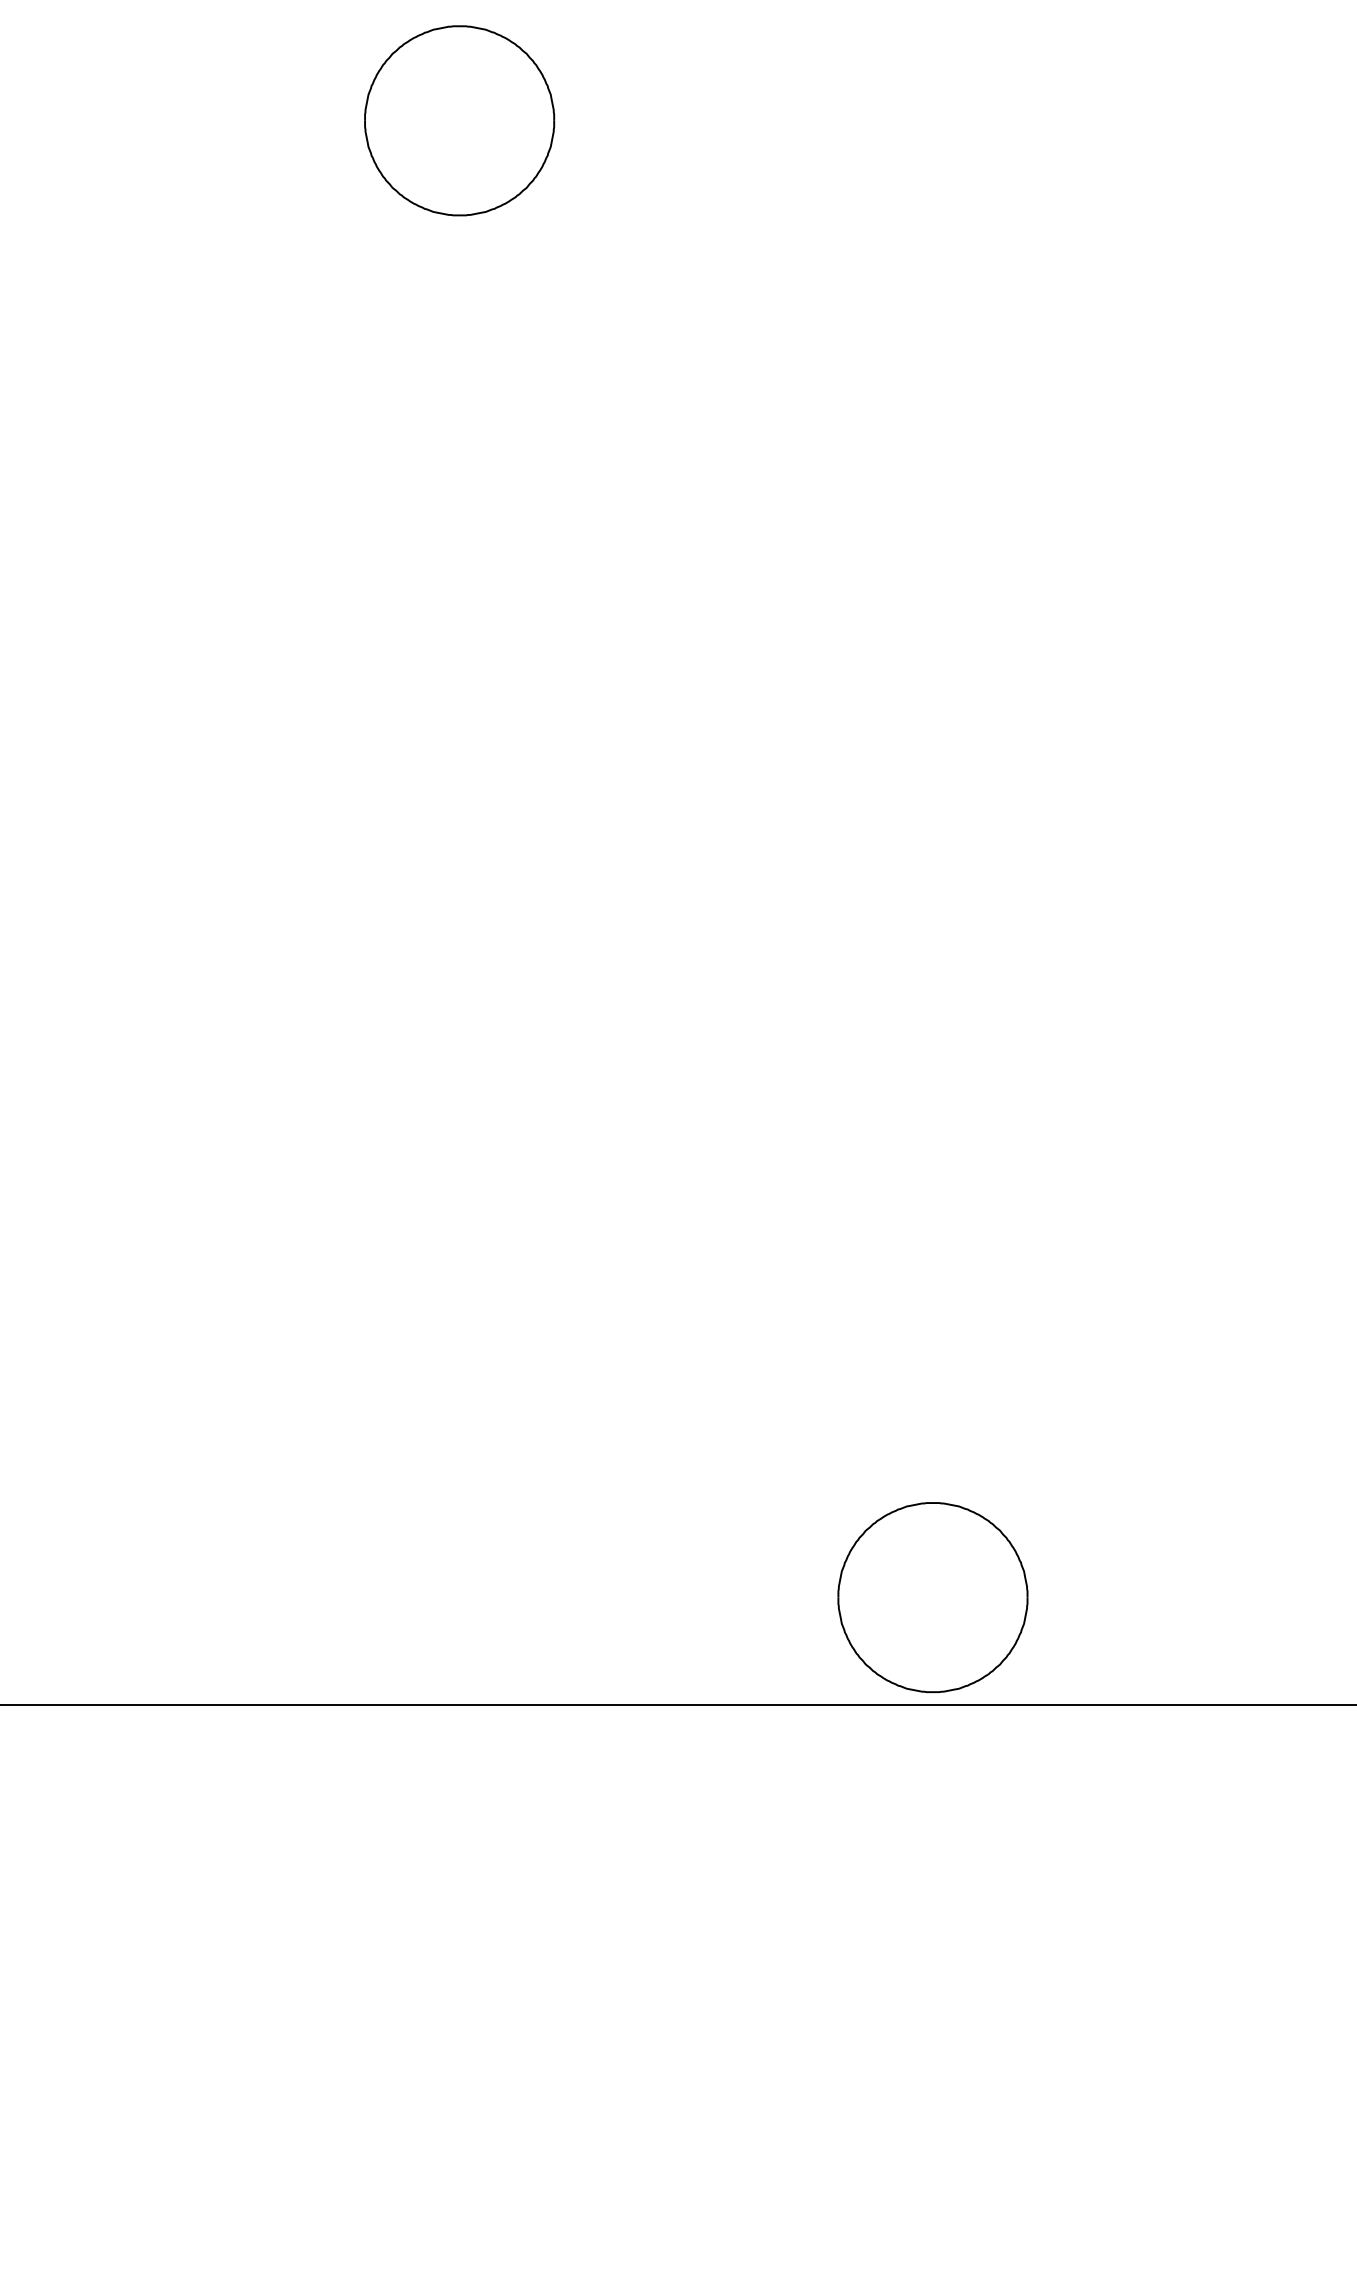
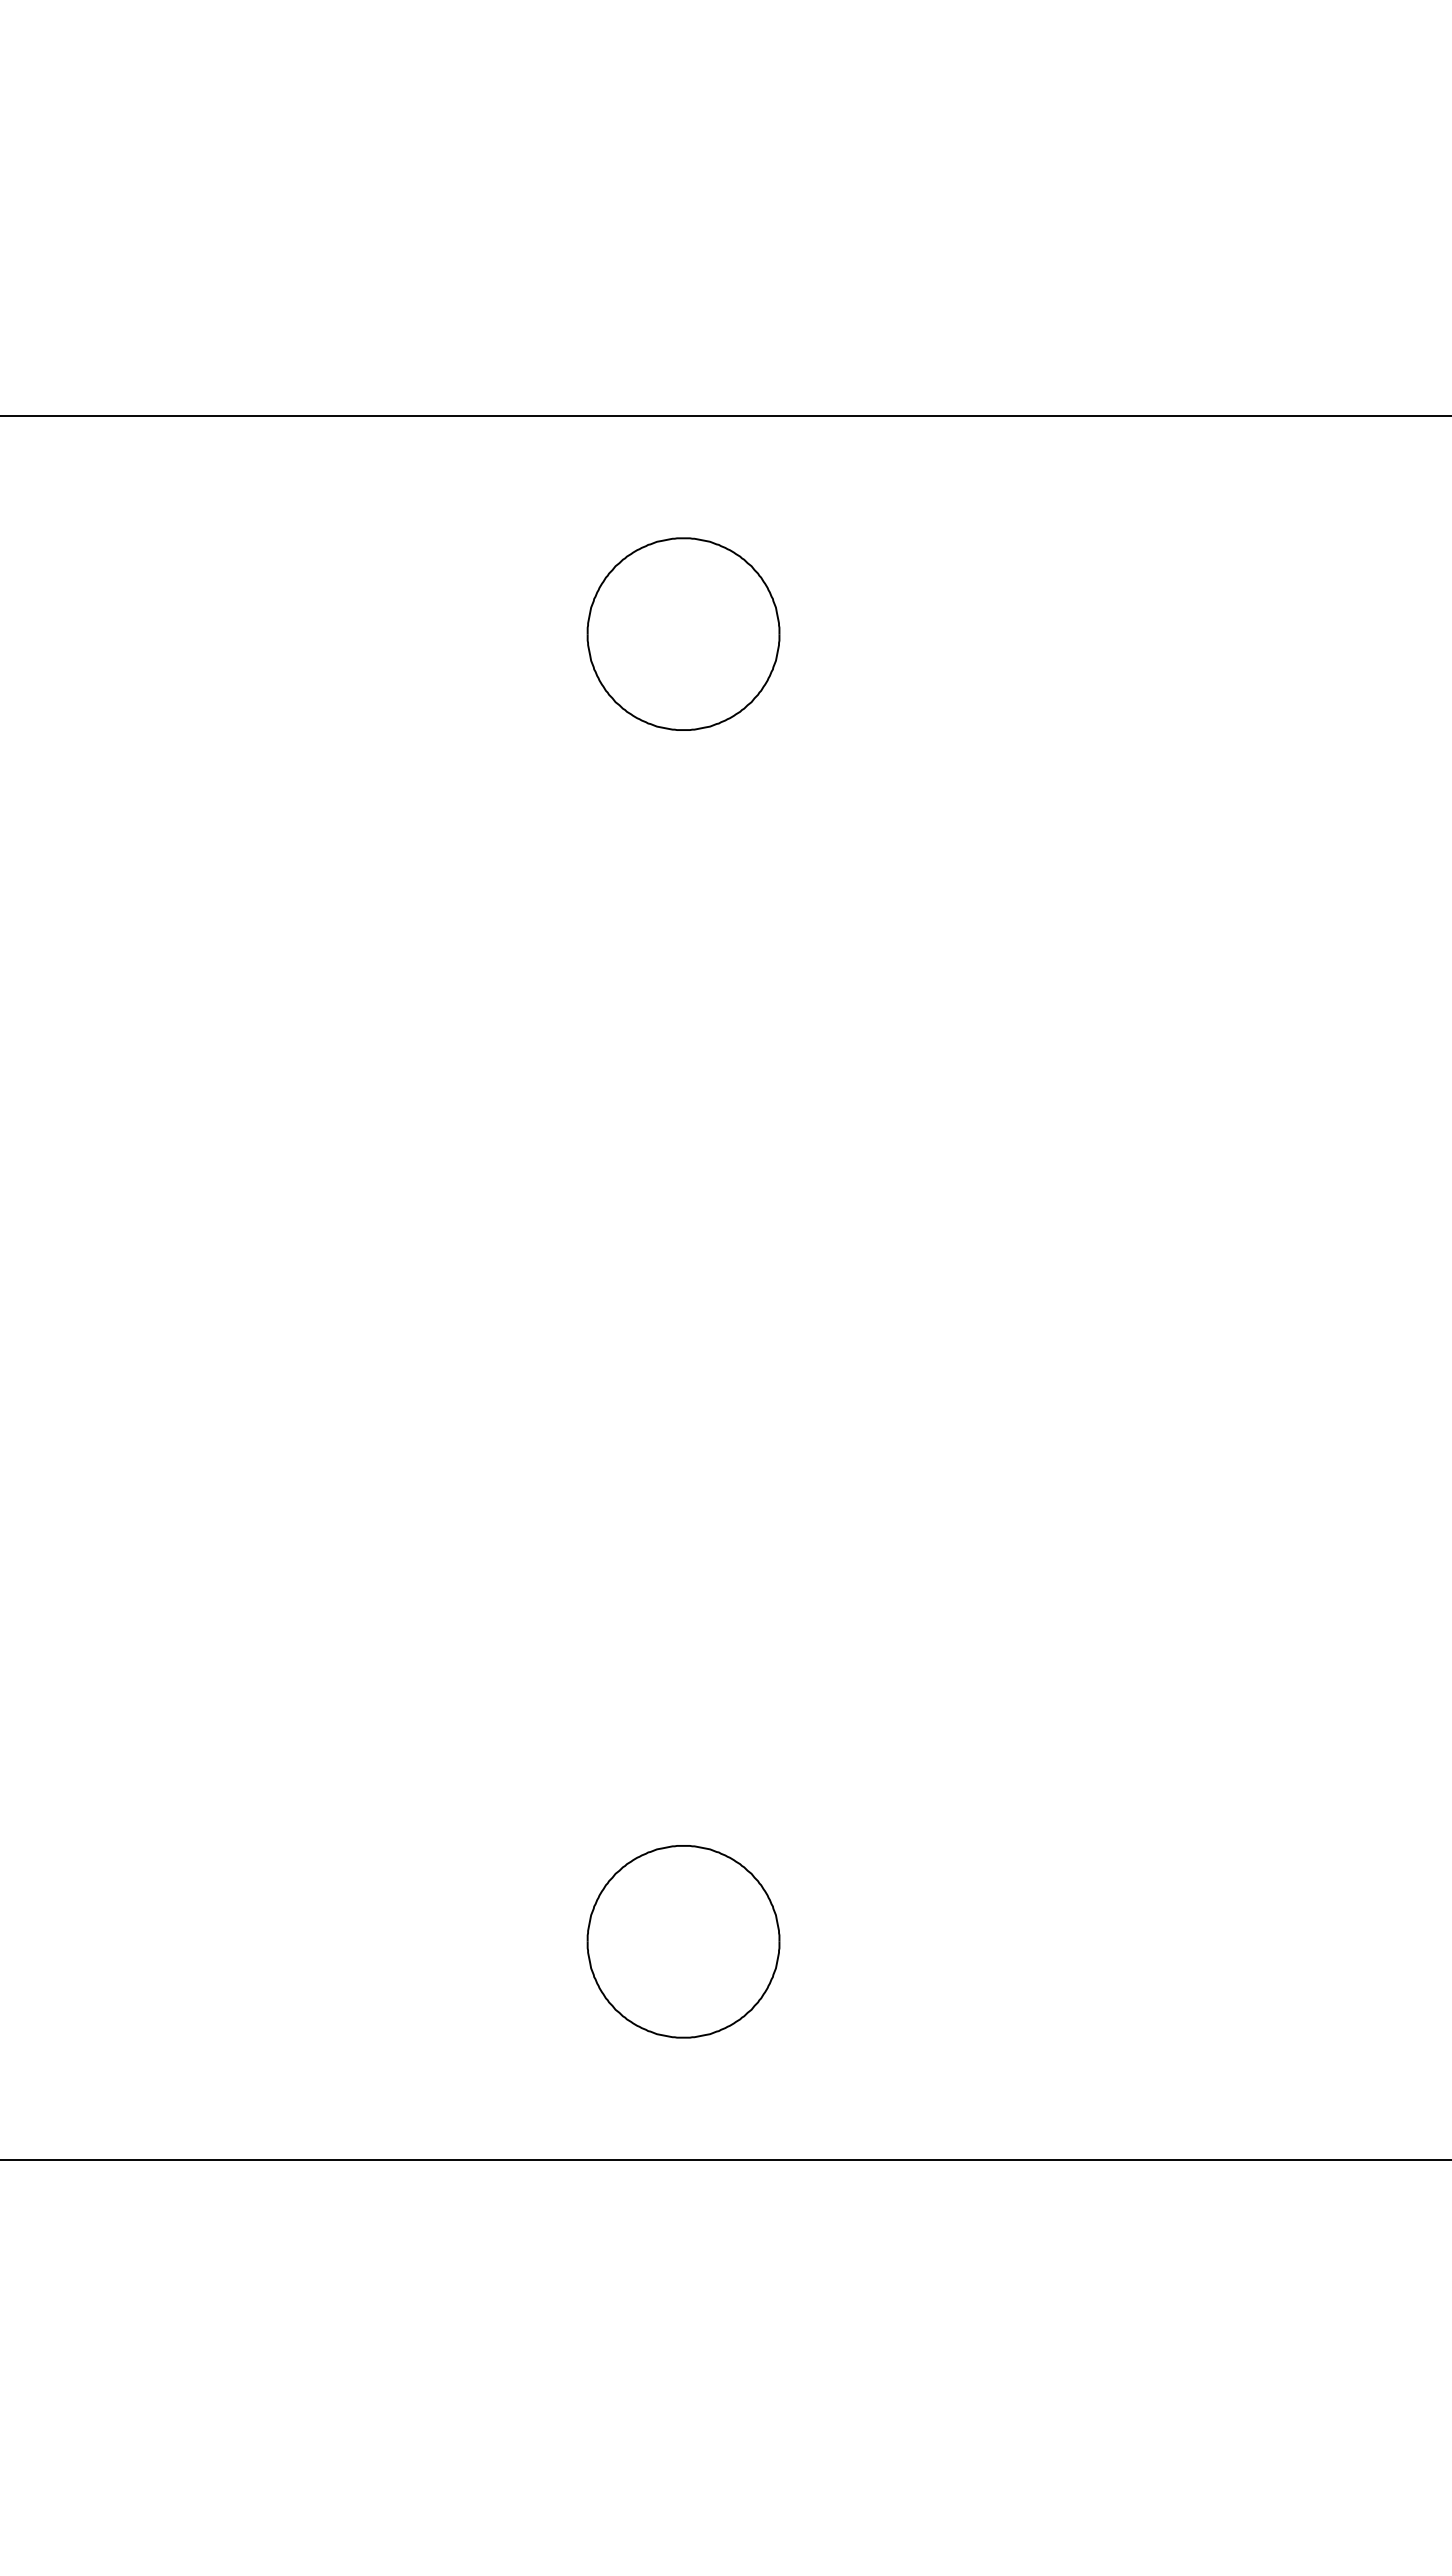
part: (459, 120) -> (683, 633), moved
part: (932, 1597) -> (683, 1941), moved

